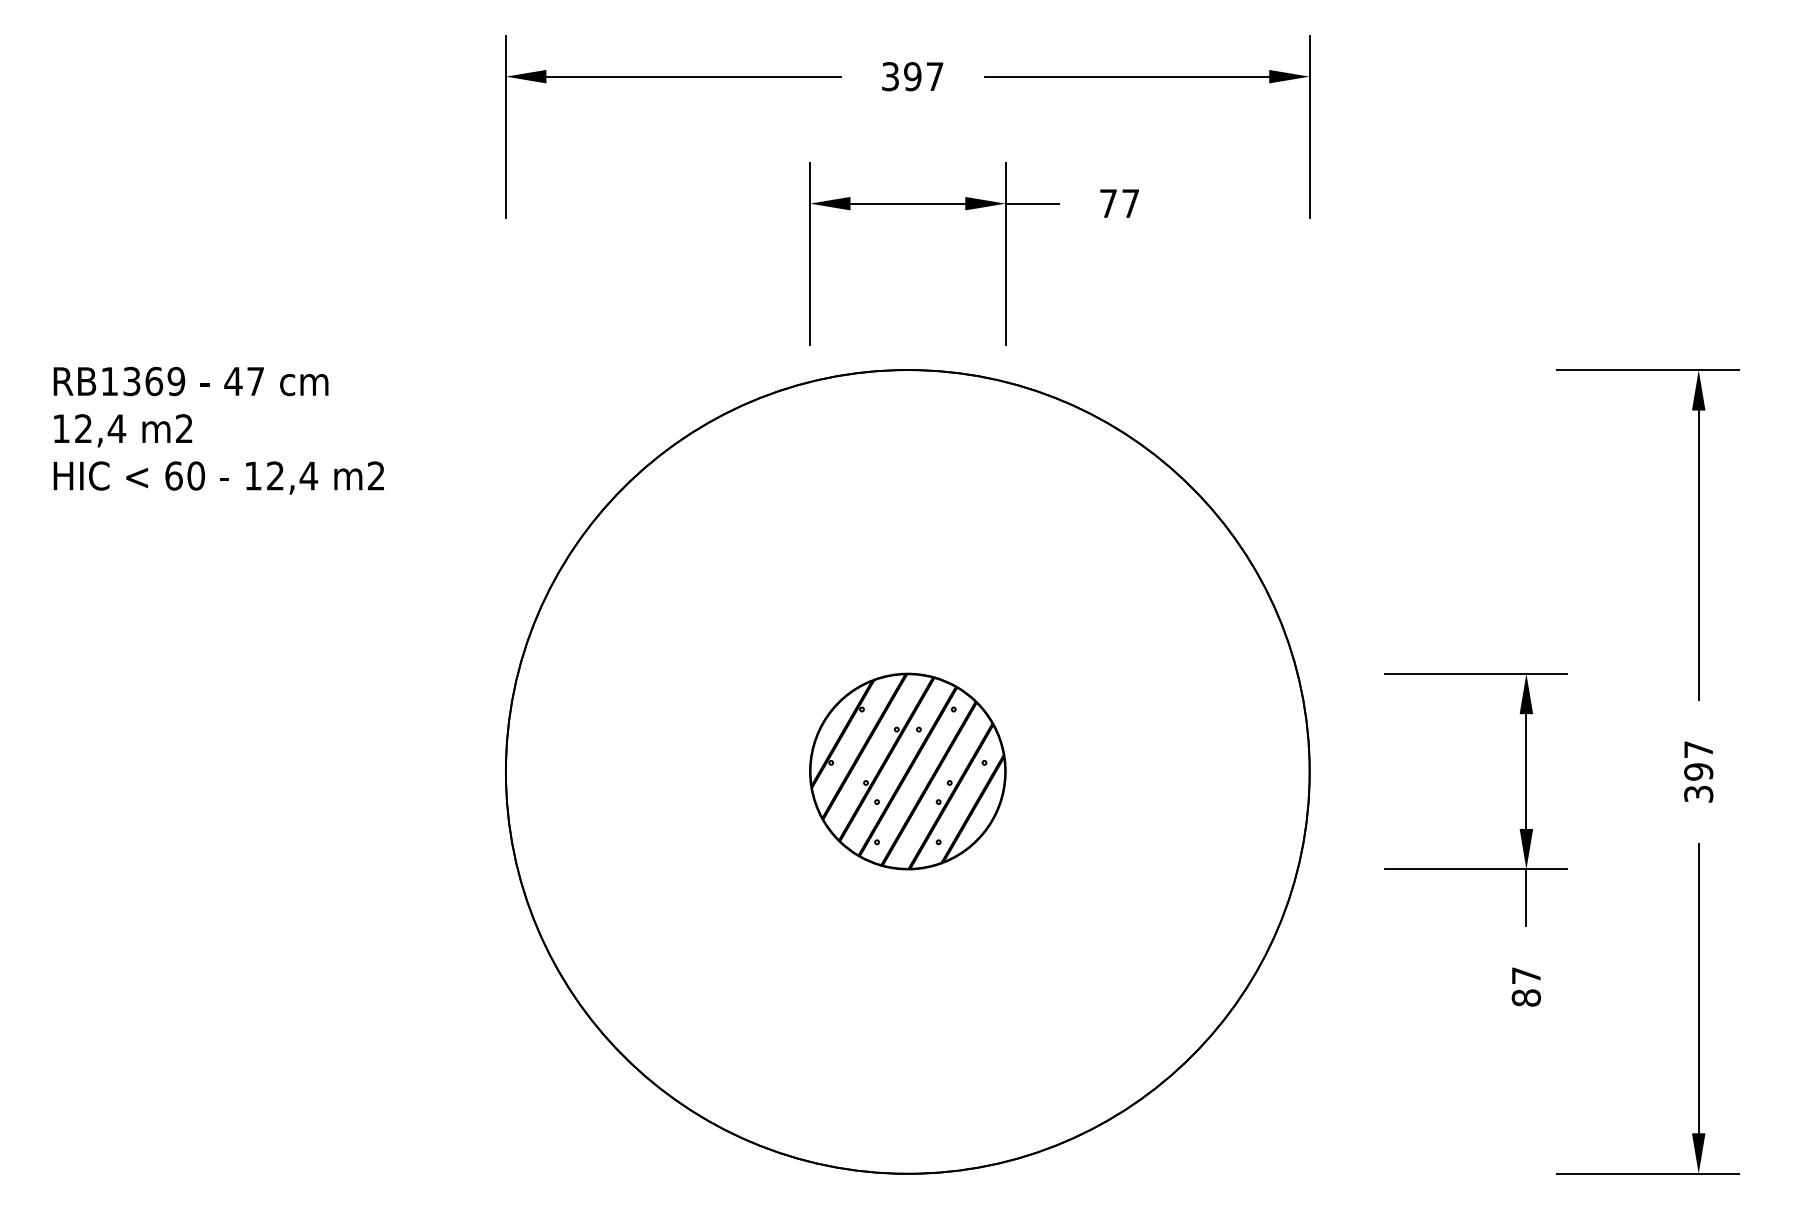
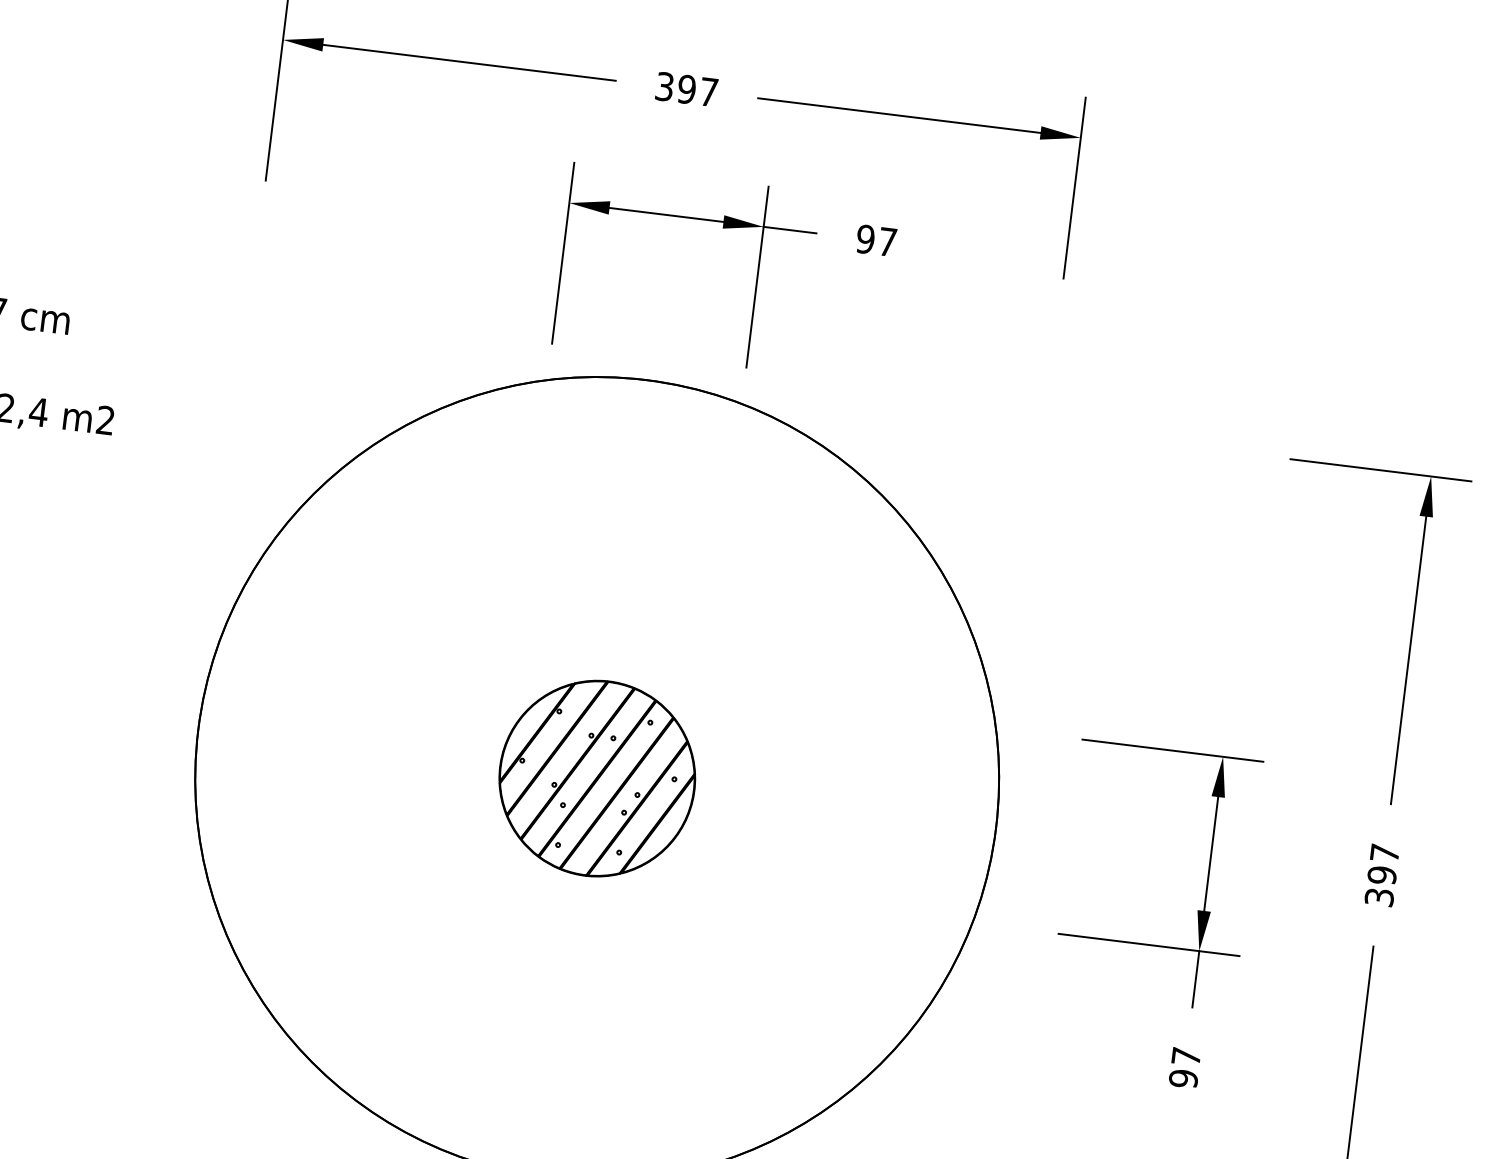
text: (1108, 203) -> (865, 239), 77 -> 97
text: (1526, 997) -> (1183, 1078), 87 -> 97

